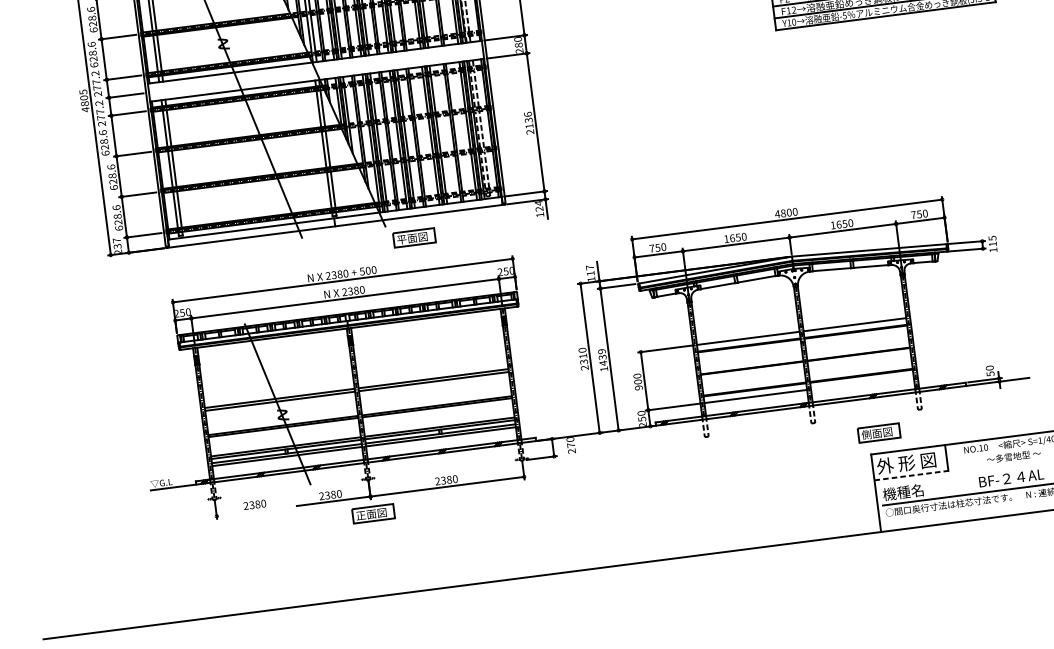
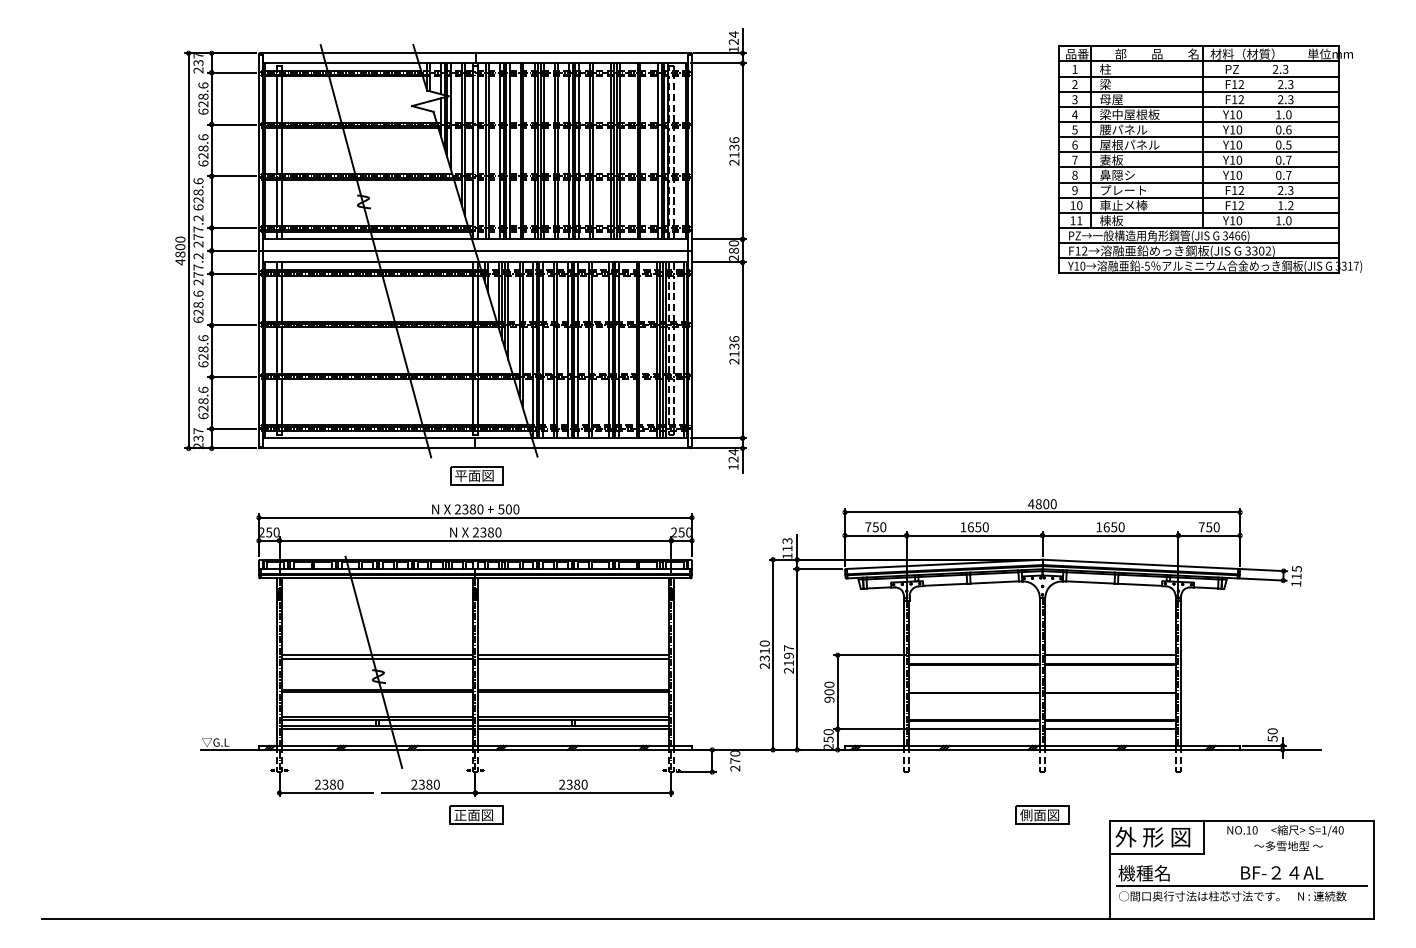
line: (316, 70) -> (475, 250), added
text: (83, 91) -> (180, 239), 4805 -> 4800
part: (413, 237) -> (476, 475), moved
text: (590, 267) -> (787, 541), 117 -> 113
text: (602, 360) -> (788, 659), 1439 -> 2197
line: (862, 382) -> (1110, 729), added
part: (879, 432) -> (1042, 814), moved
line: (911, 475) -> (1157, 853), dashed -> solid
line: (253, 511) -> (326, 792), added

